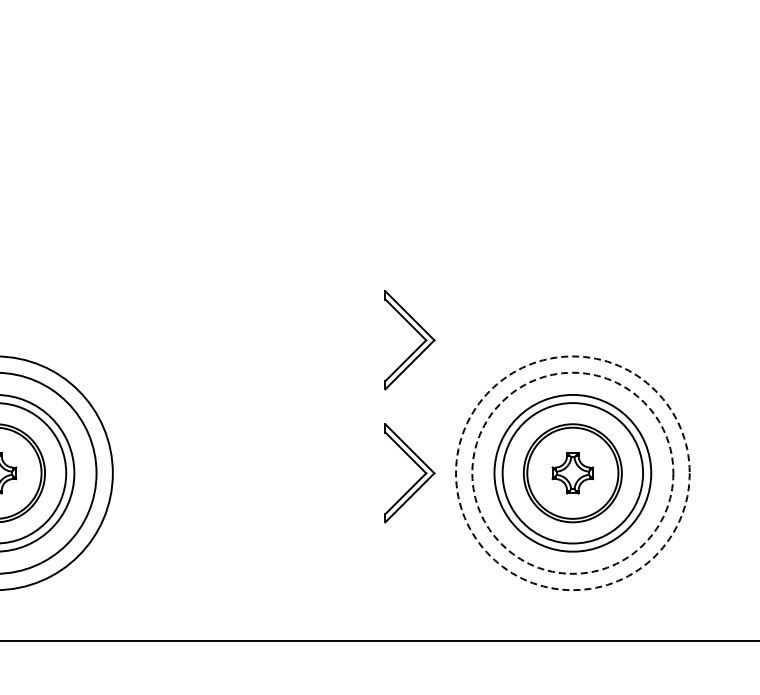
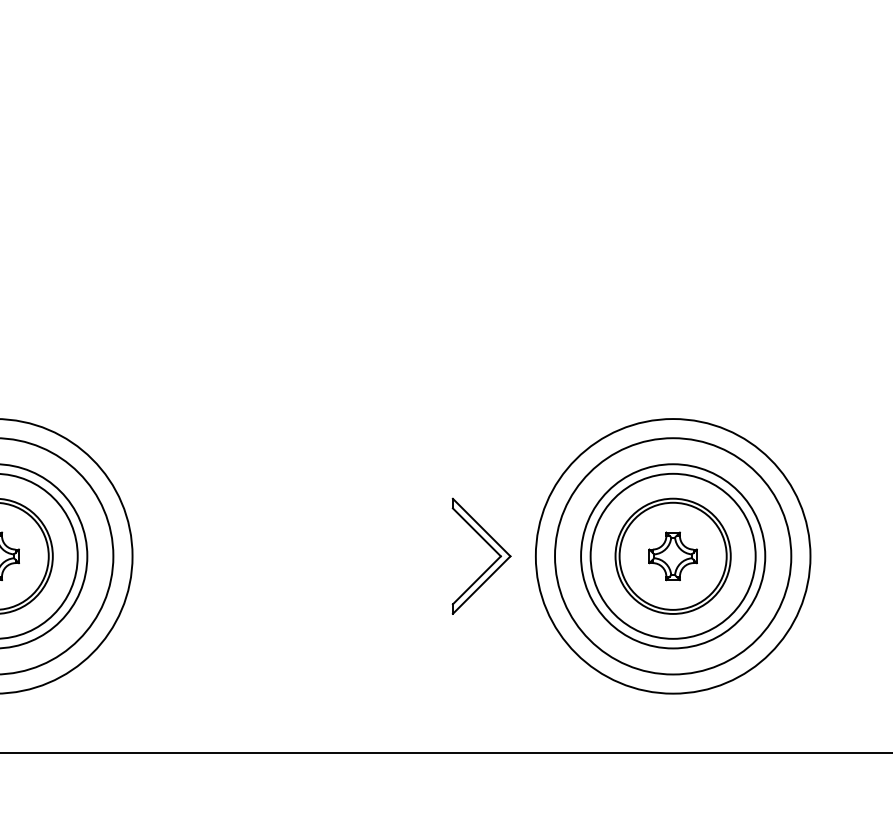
part: (417, 347) -> (490, 408), removed
circle: (572, 472) -> (672, 555), dashed -> solid
circle: (572, 473) -> (672, 556), dashed -> solid

